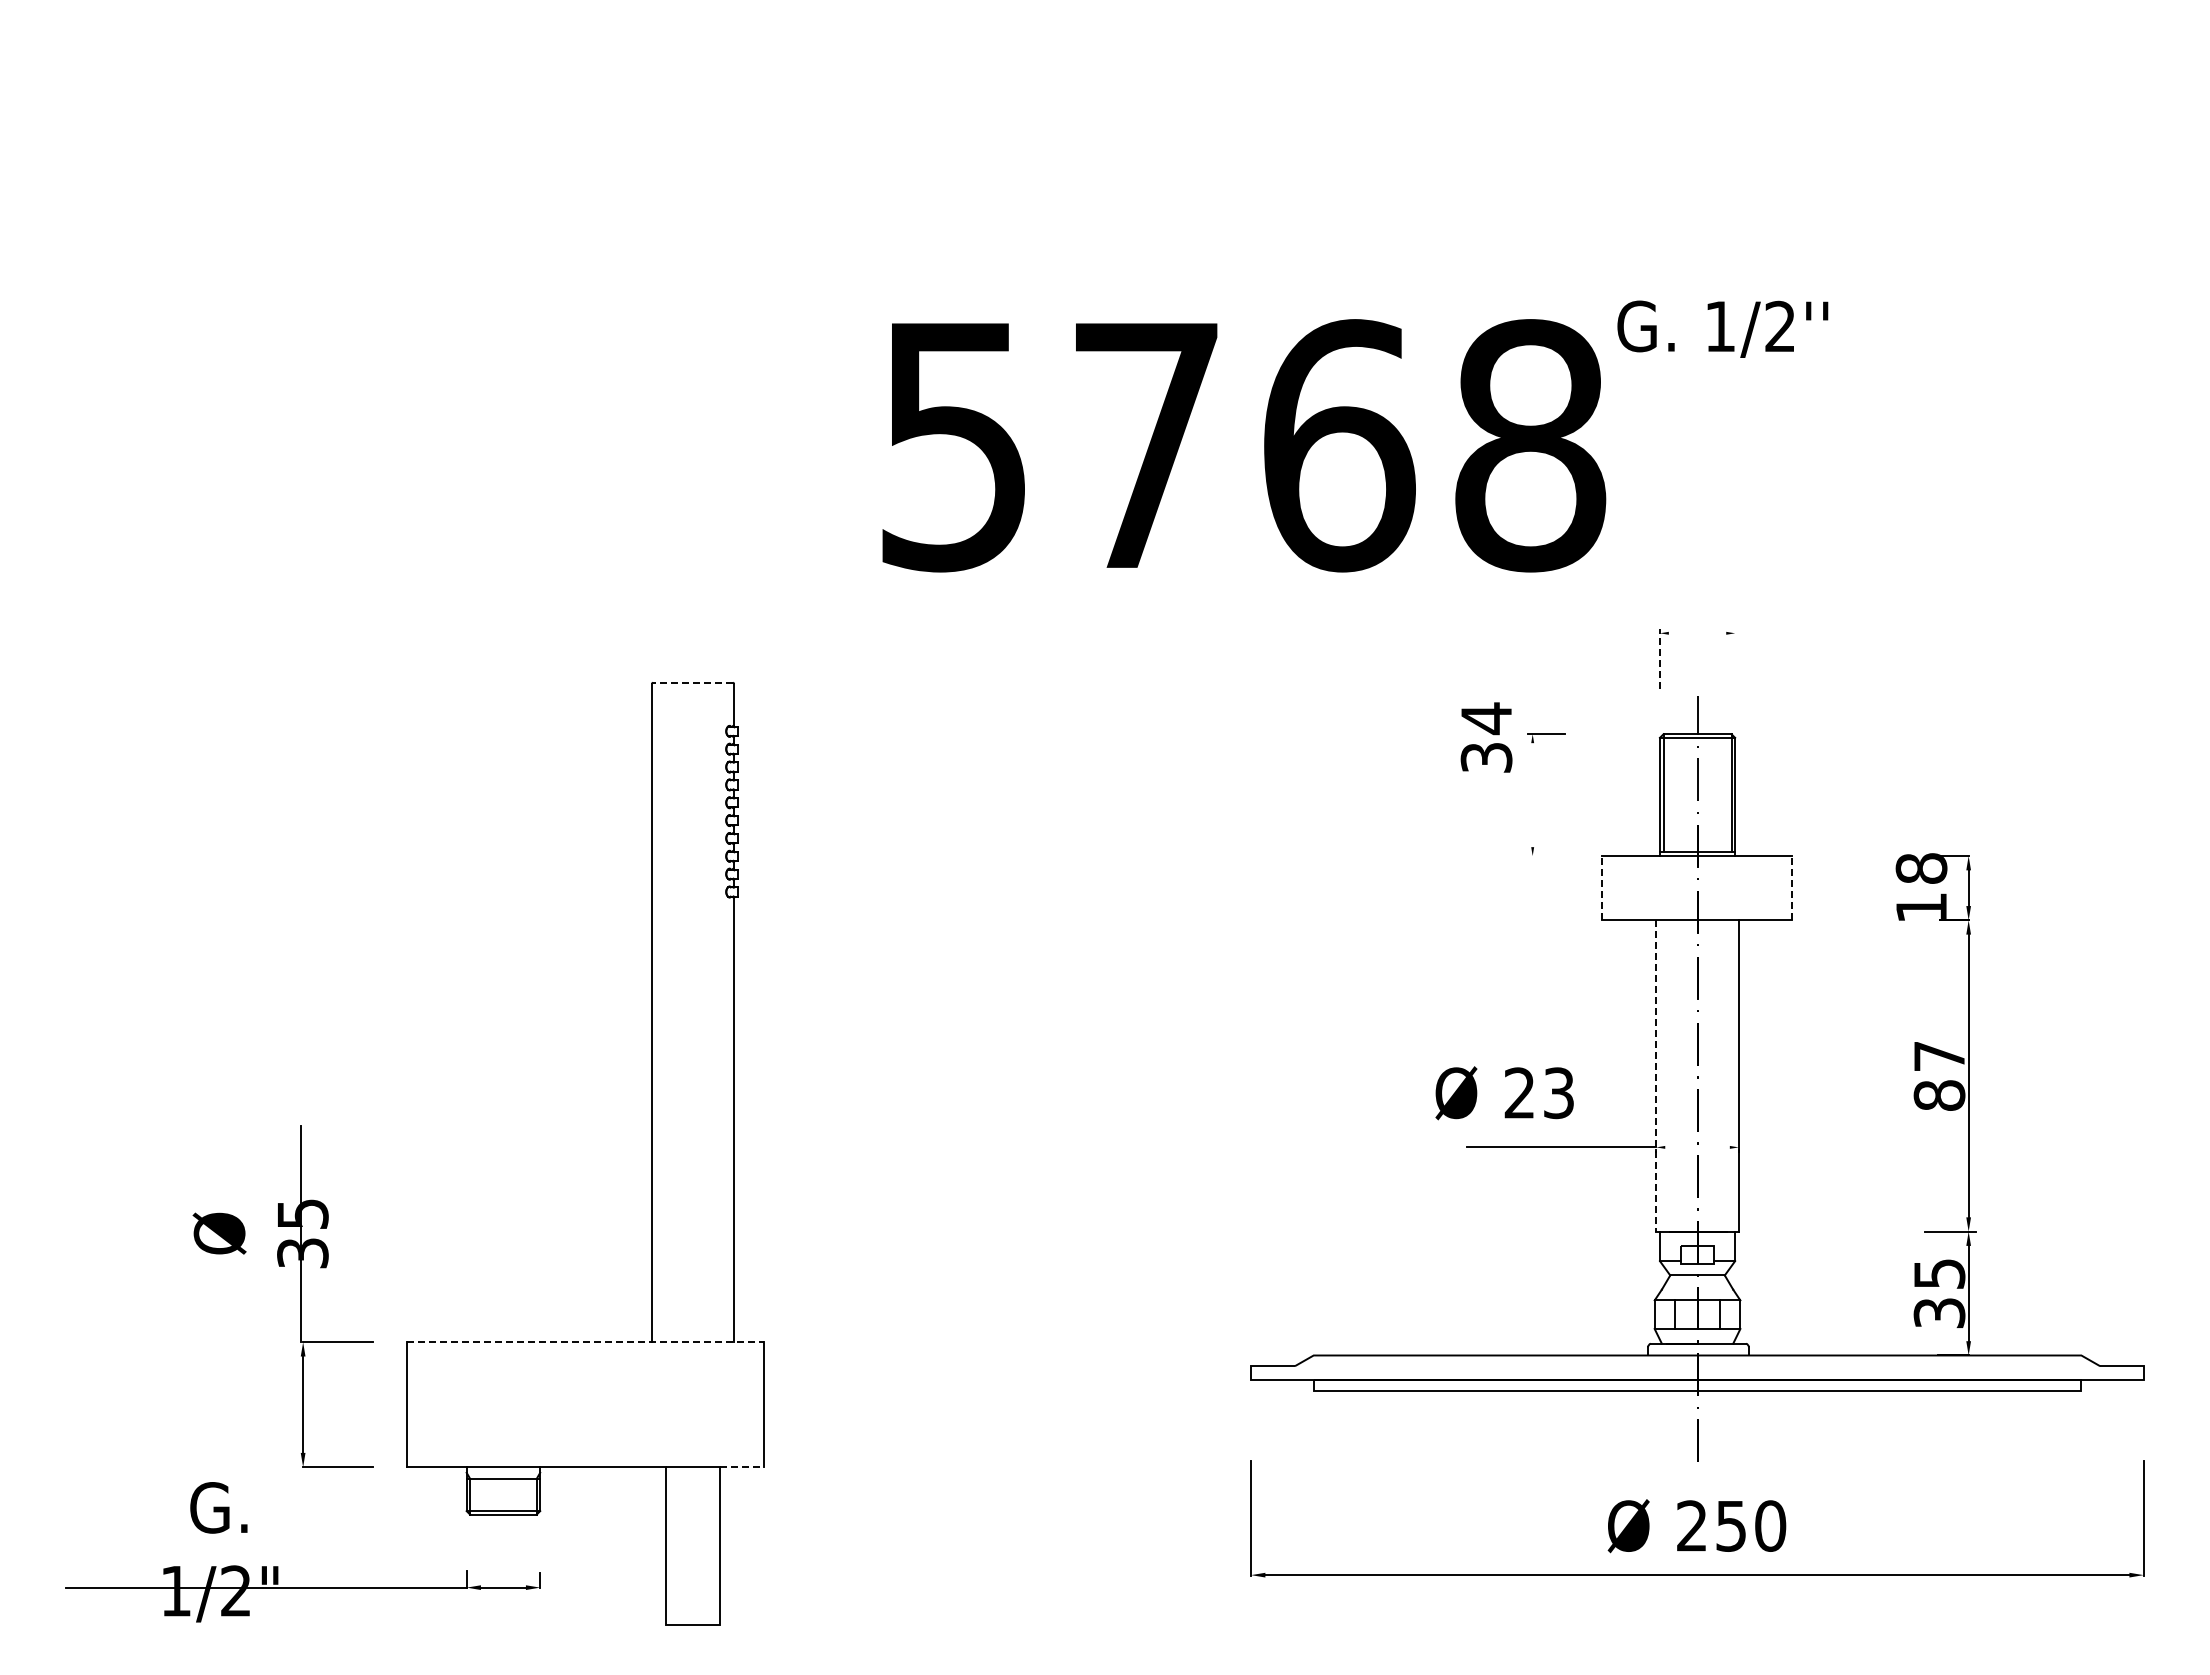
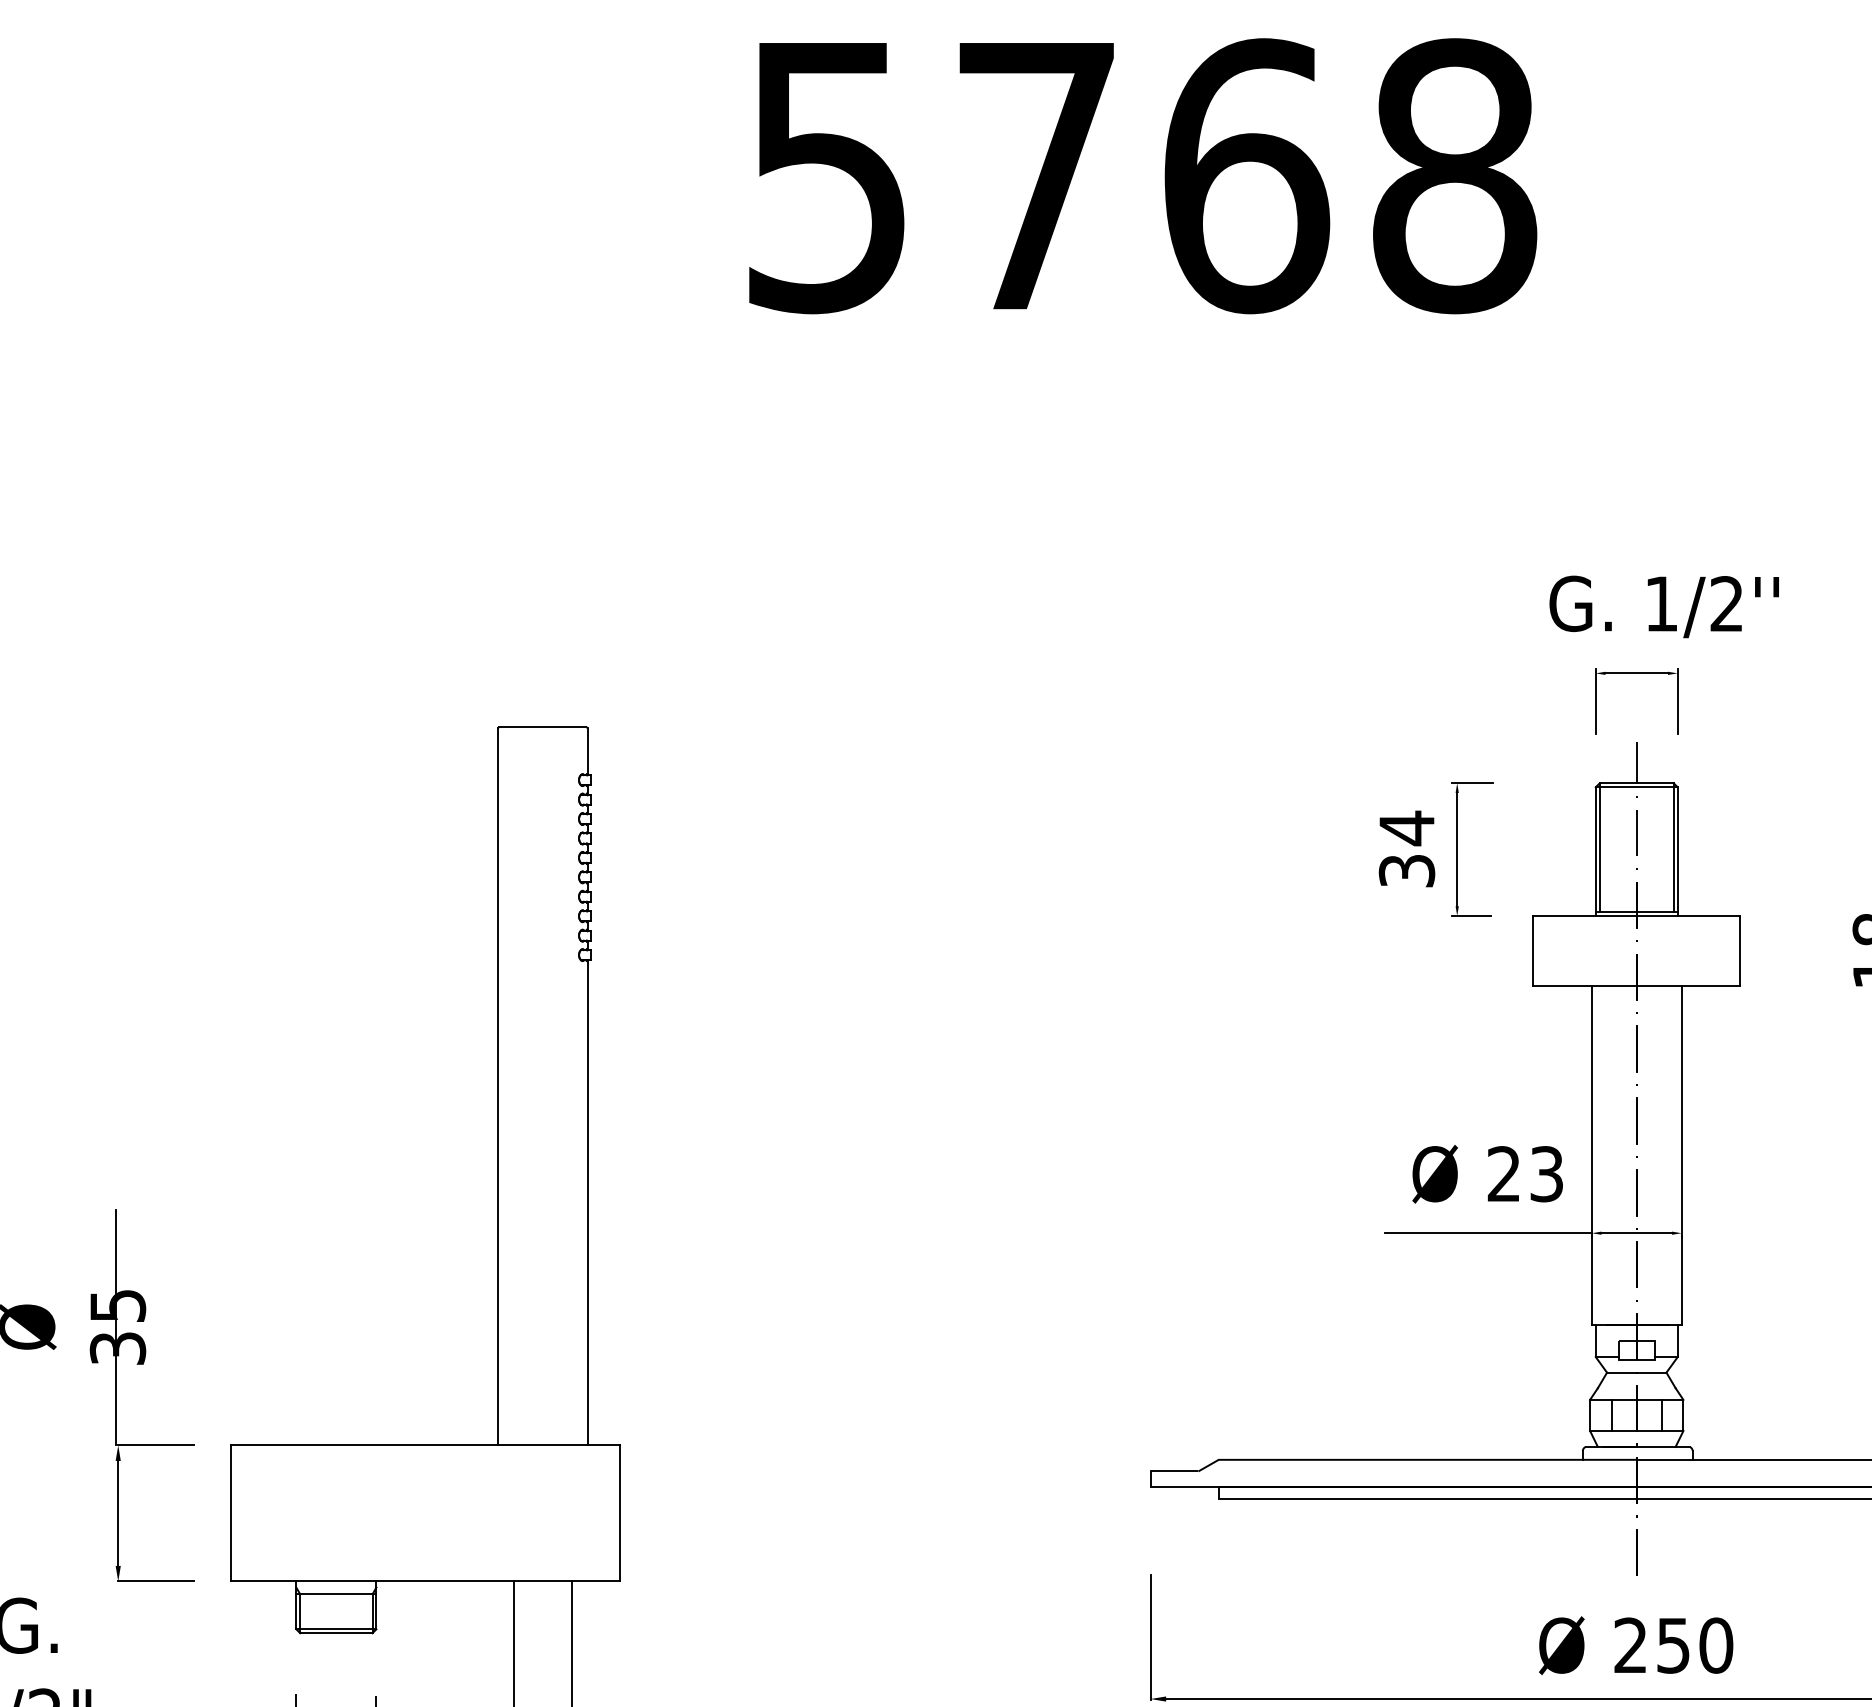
text: (1722, 328) -> (1663, 606), moved
text: (1244, 445) -> (1143, 175), moved
line: (1697, 633) -> (1636, 673), added
line: (1659, 658) -> (1595, 700), dashed -> solid
line: (1735, 658) -> (1678, 700), added
line: (693, 682) -> (543, 726), dashed -> solid
text: (1486, 737) -> (1406, 848), moved
line: (1532, 795) -> (1457, 850), added
line: (1545, 856) -> (1471, 916), added
line: (1602, 887) -> (1533, 950), dashed -> solid
line: (1792, 887) -> (1740, 950), dashed -> solid
line: (1656, 1075) -> (1592, 1154), dashed -> solid
text: (1504, 1093) -> (1487, 1174), moved
line: (1697, 1147) -> (1636, 1233), added
line: (585, 1342) -> (425, 1445), dashed -> solid
line: (742, 1467) -> (596, 1581), dashed -> solid

